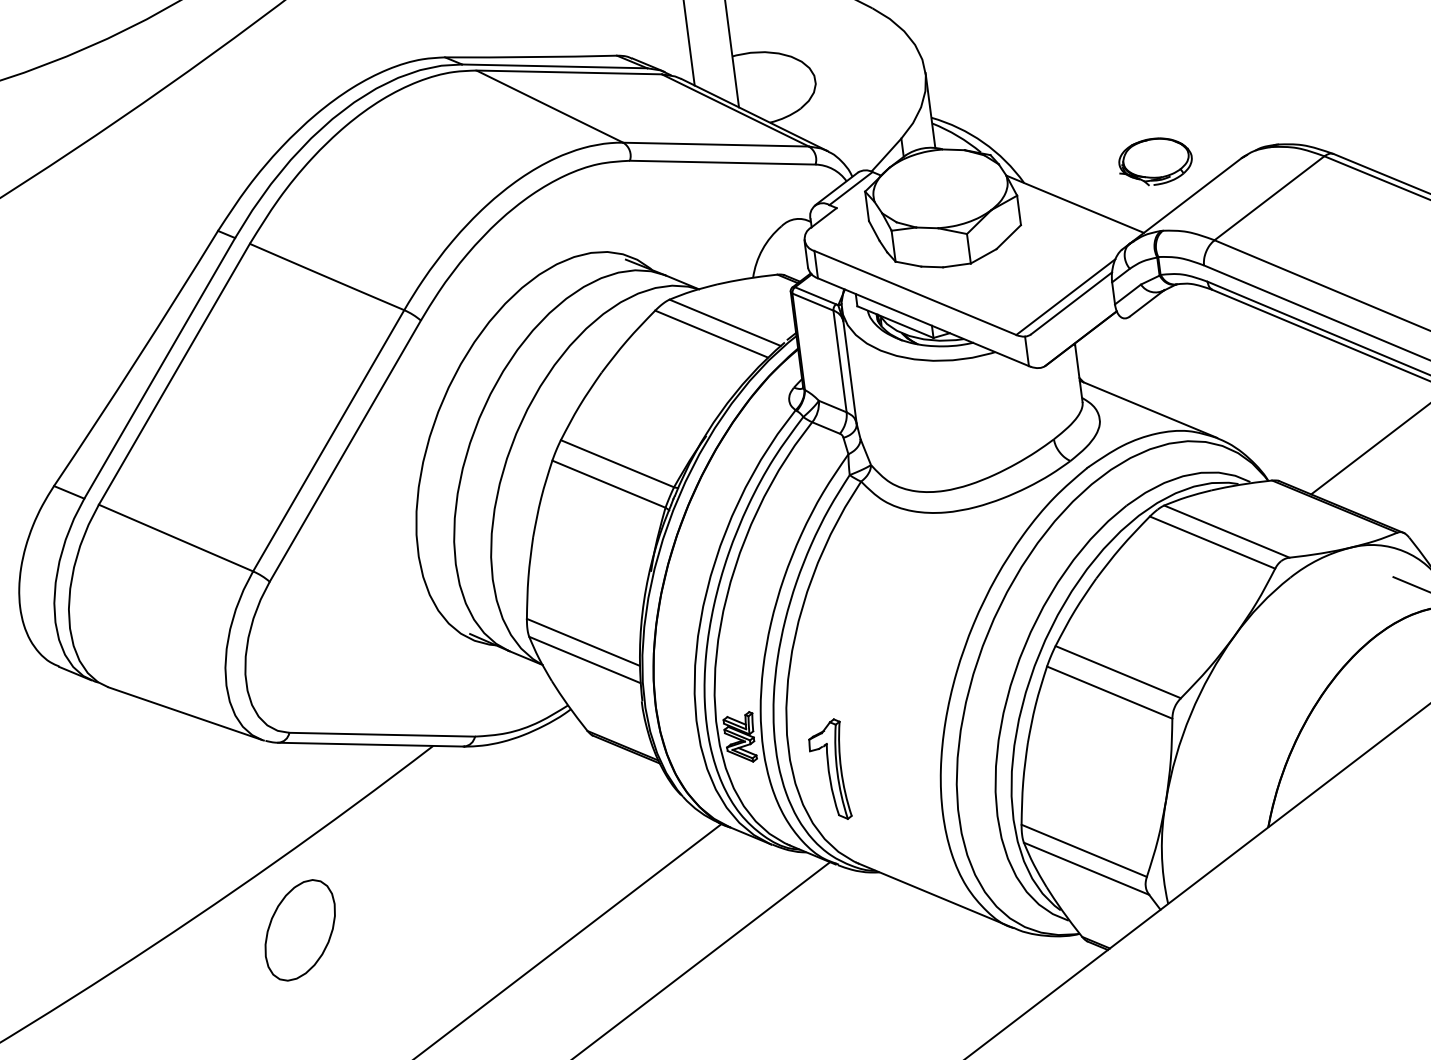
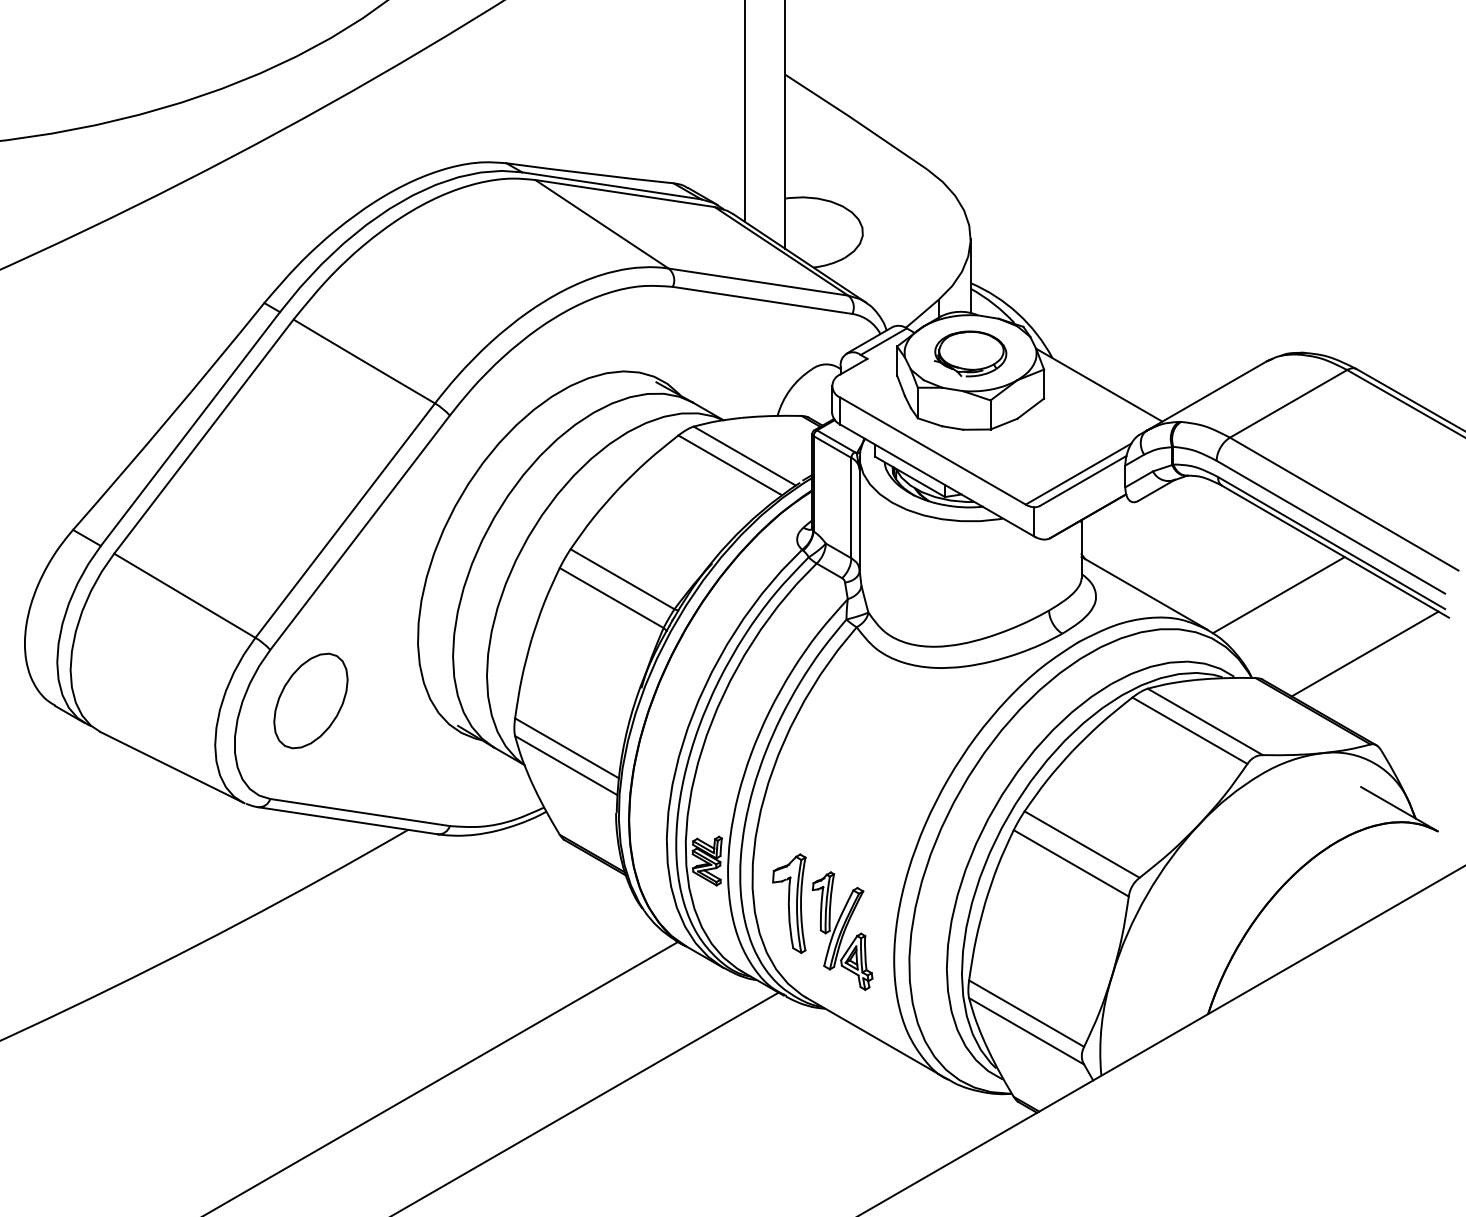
part: (1155, 161) -> (970, 353), moved
line: (1284, 393) -> (1278, 595), added
part: (886, 790) -> (842, 930), added
part: (299, 929) -> (310, 700), moved

